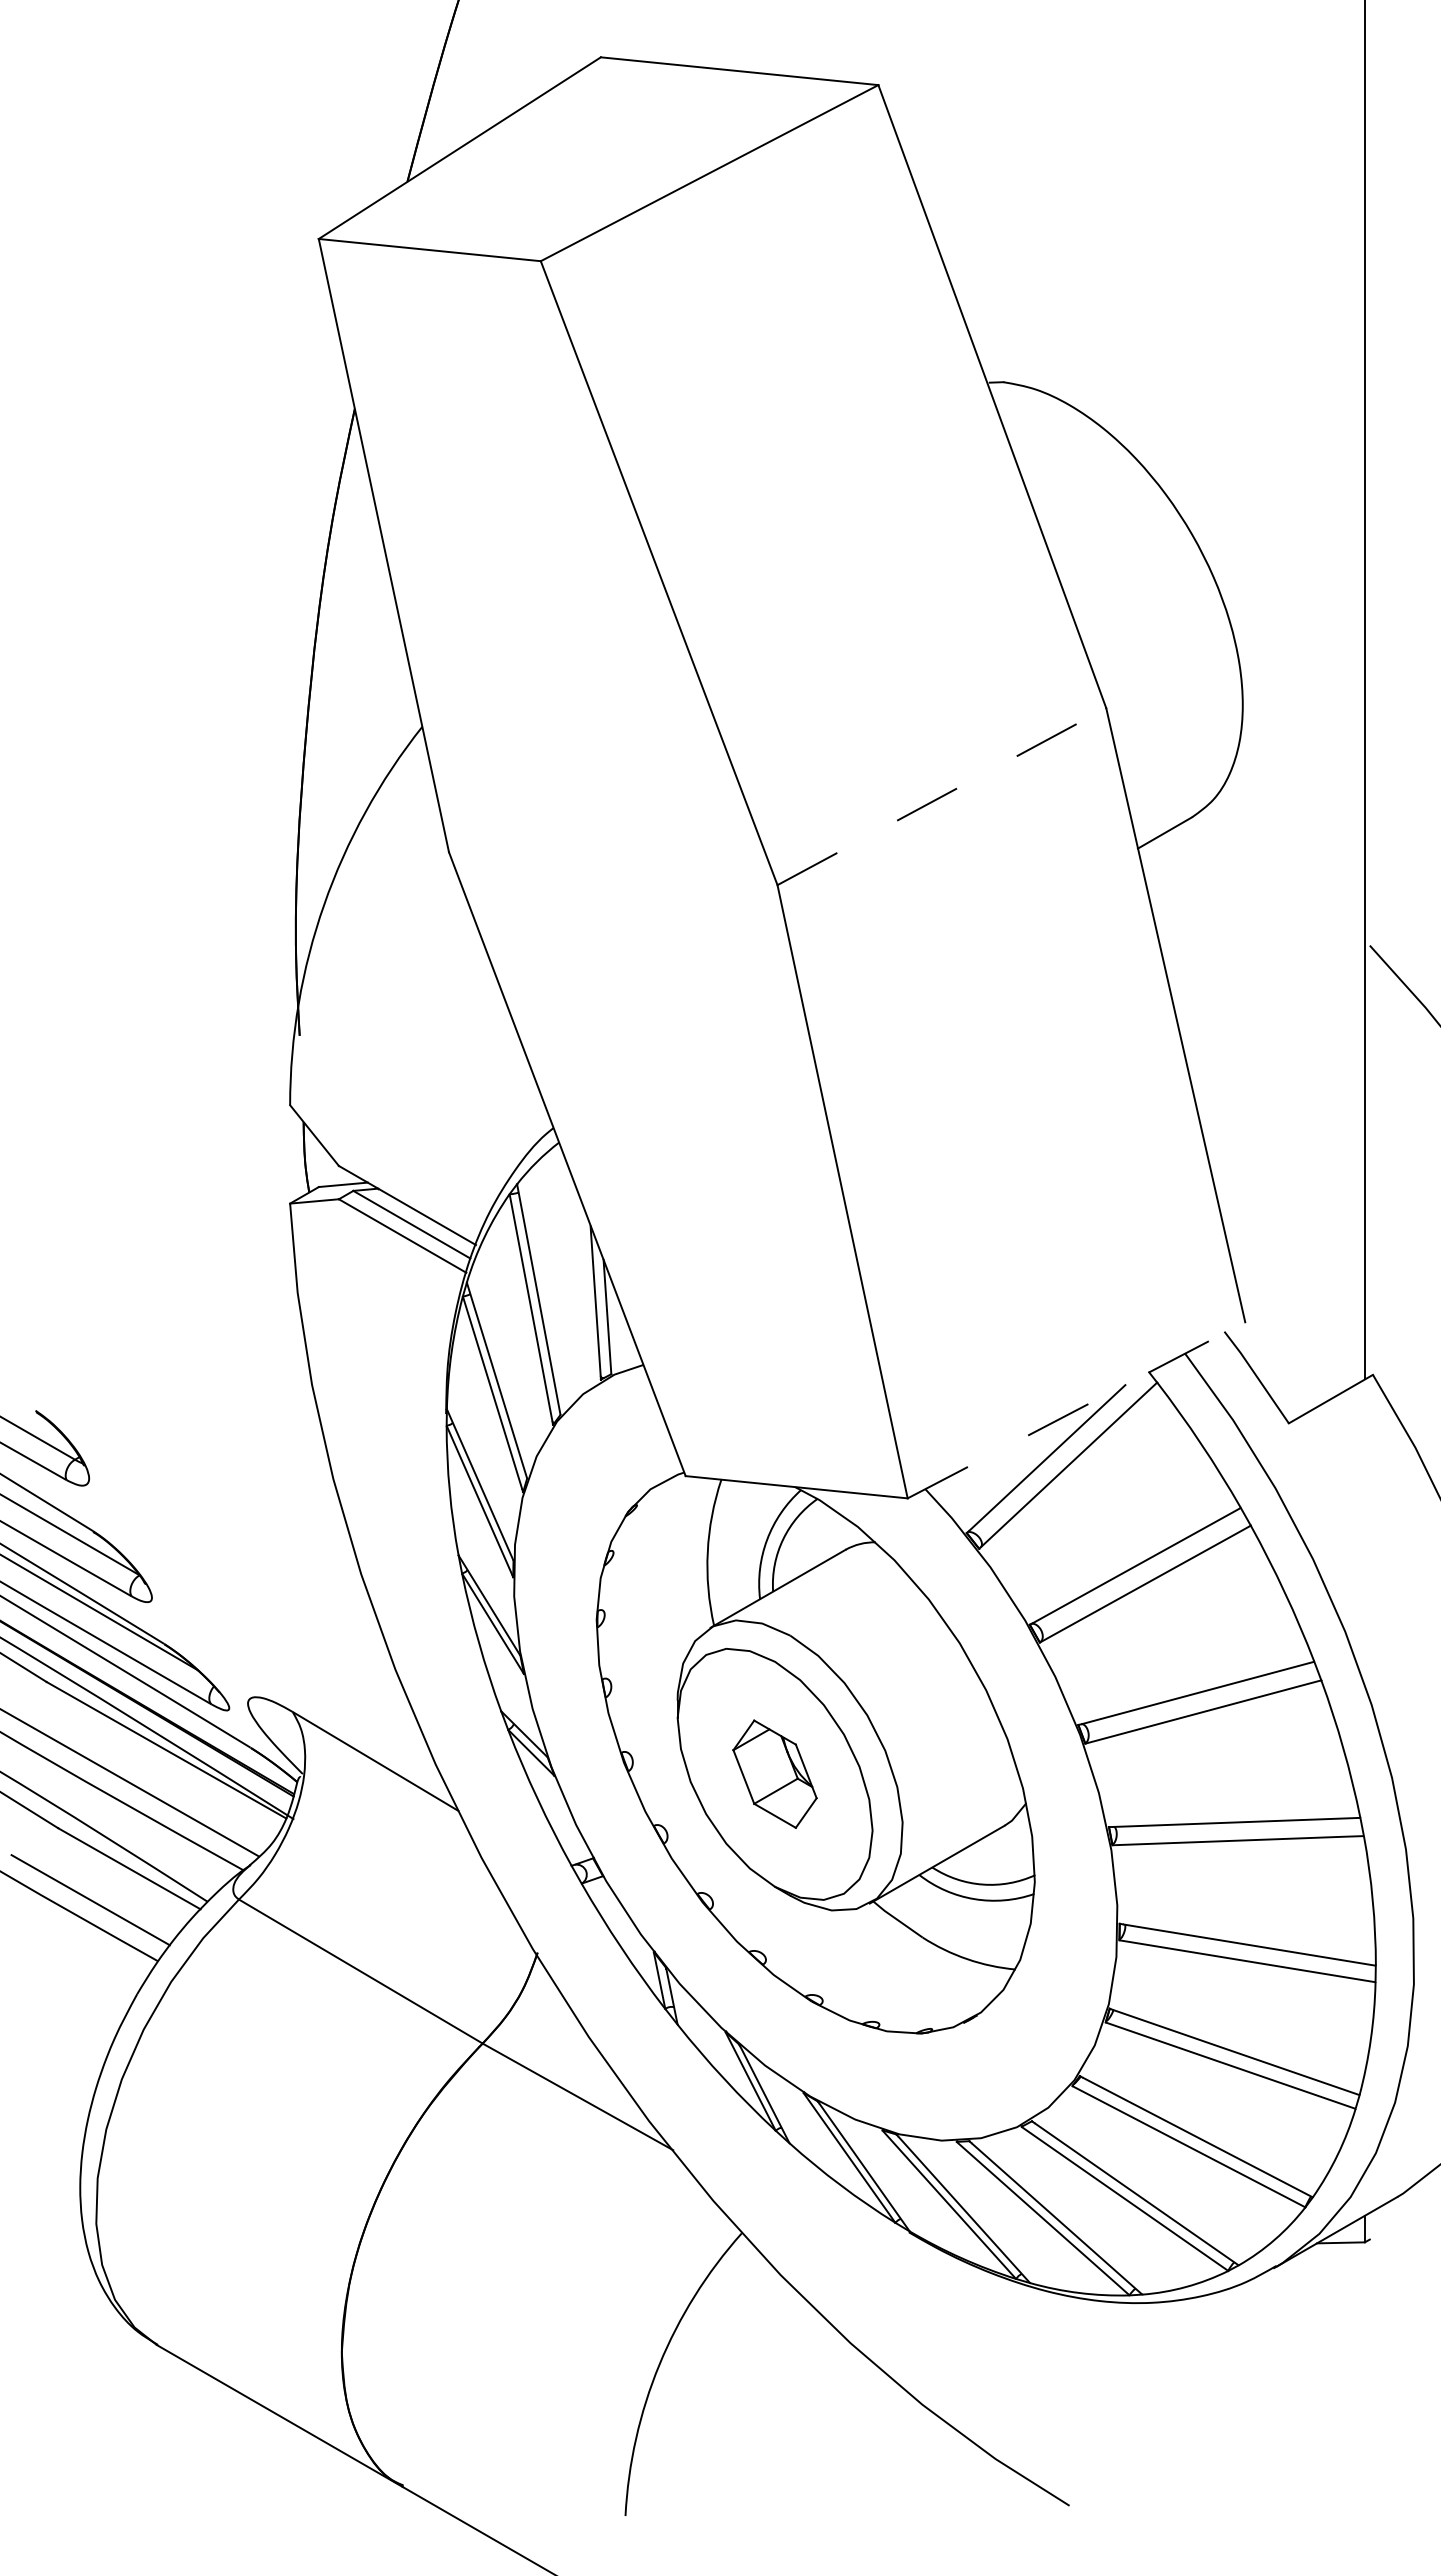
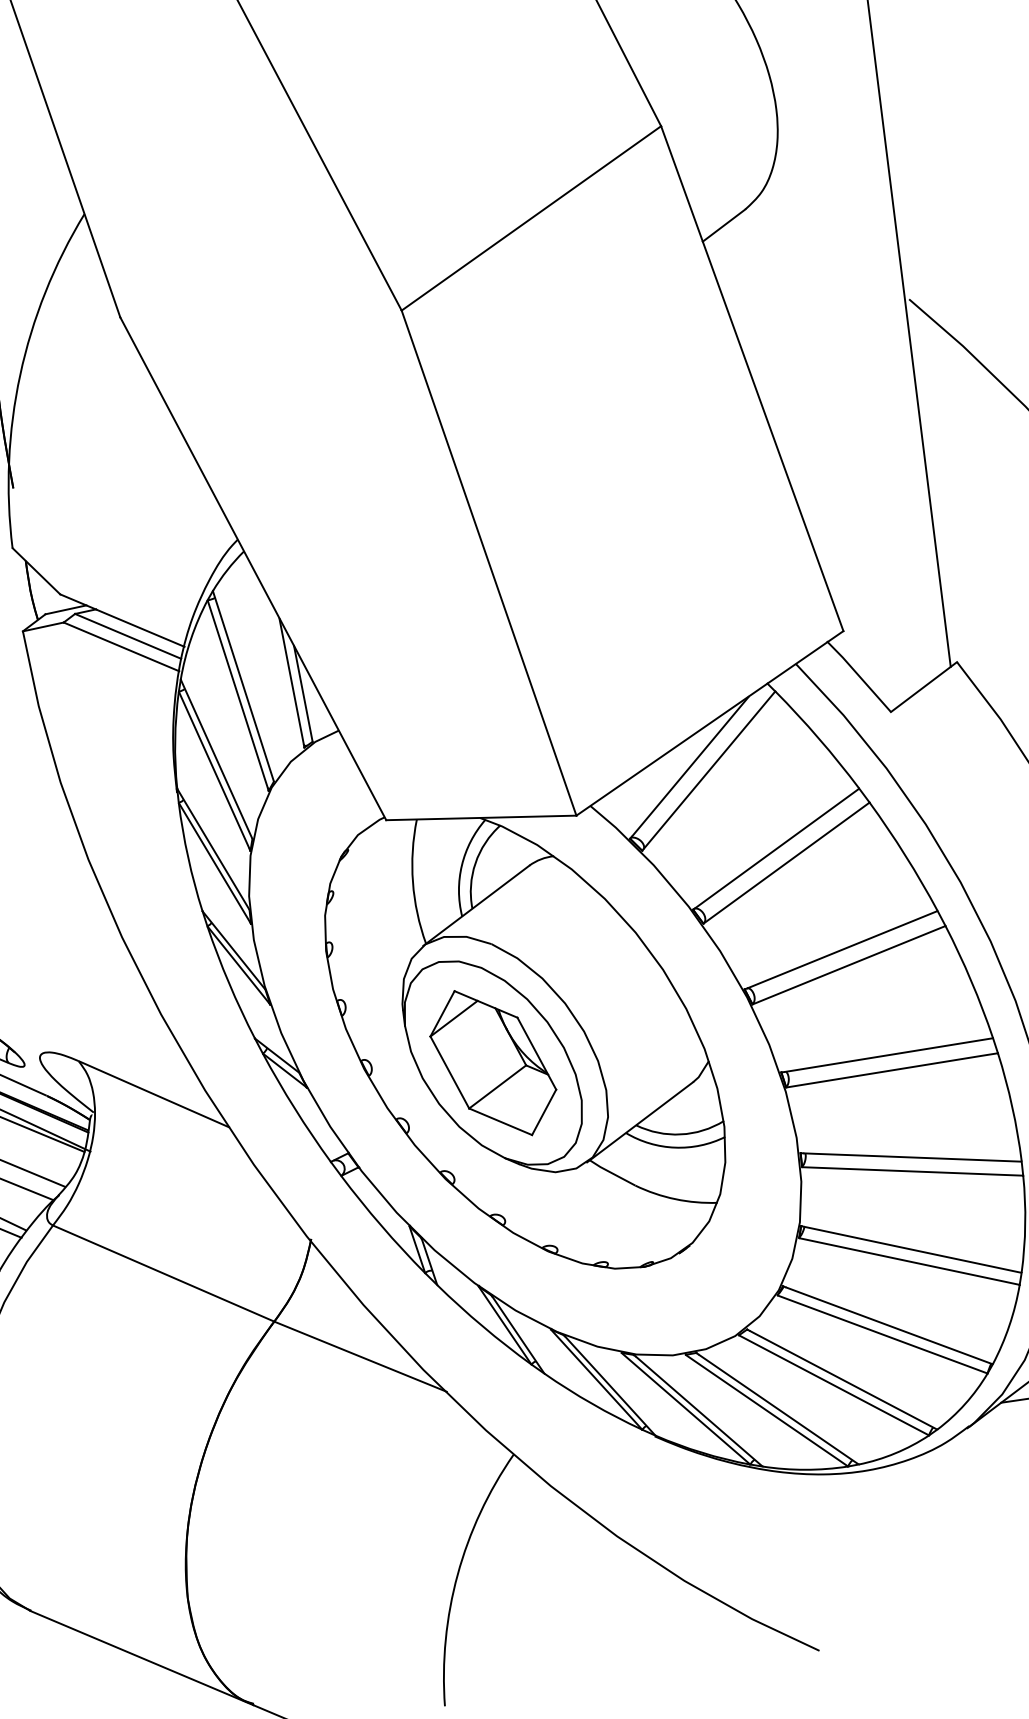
line: (941, 796) -> (531, 218), dashed -> solid
line: (1076, 1410) -> (709, 723), dashed -> solid
part: (774, 1773) -> (492, 1062), size x1.67

